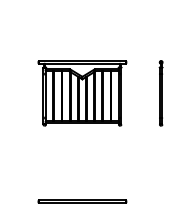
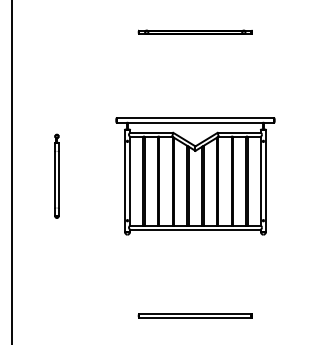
part: (160, 92) -> (296, 175), removed
part: (81, 93) -> (194, 176), size x1.4

